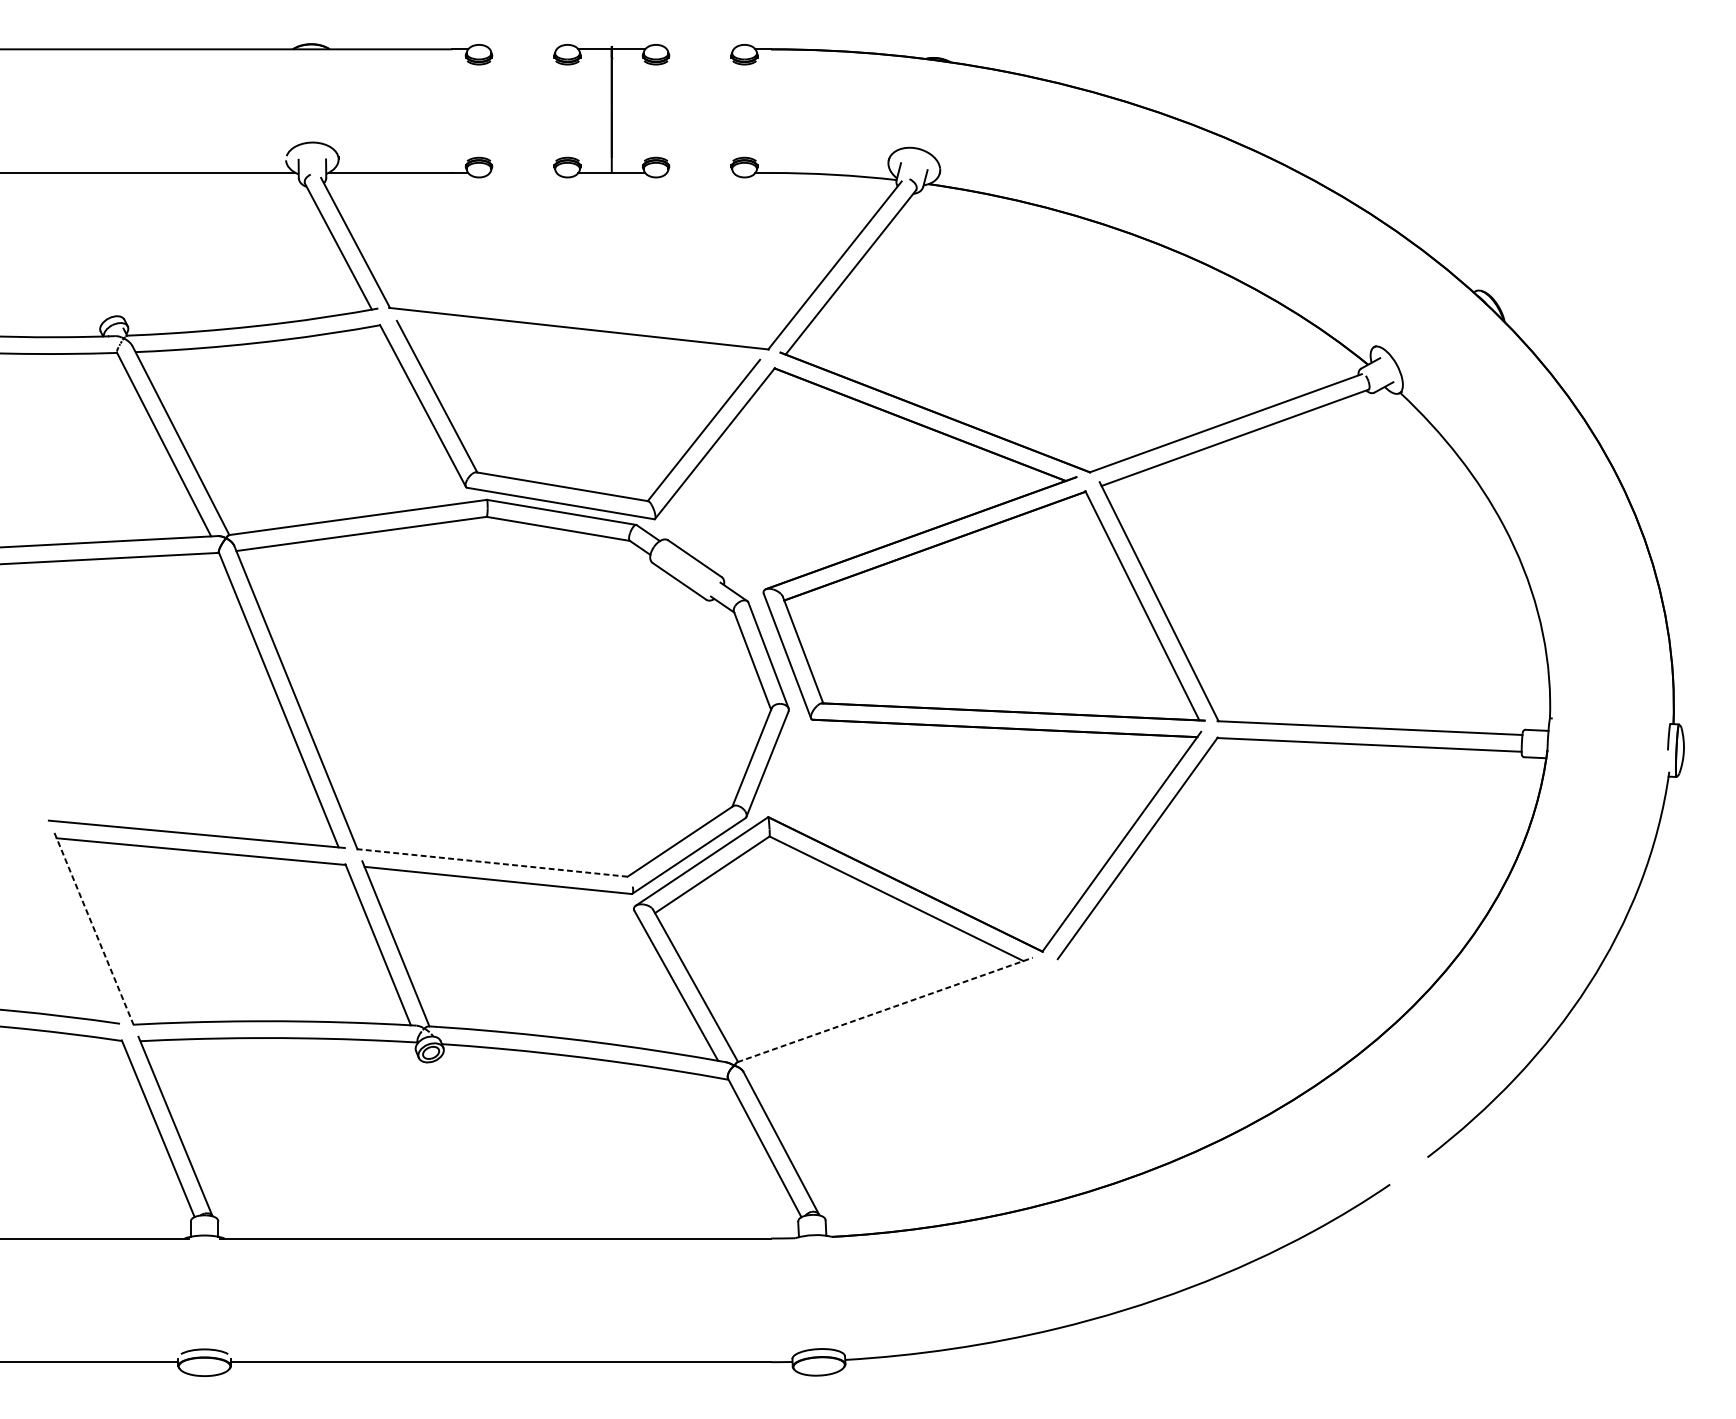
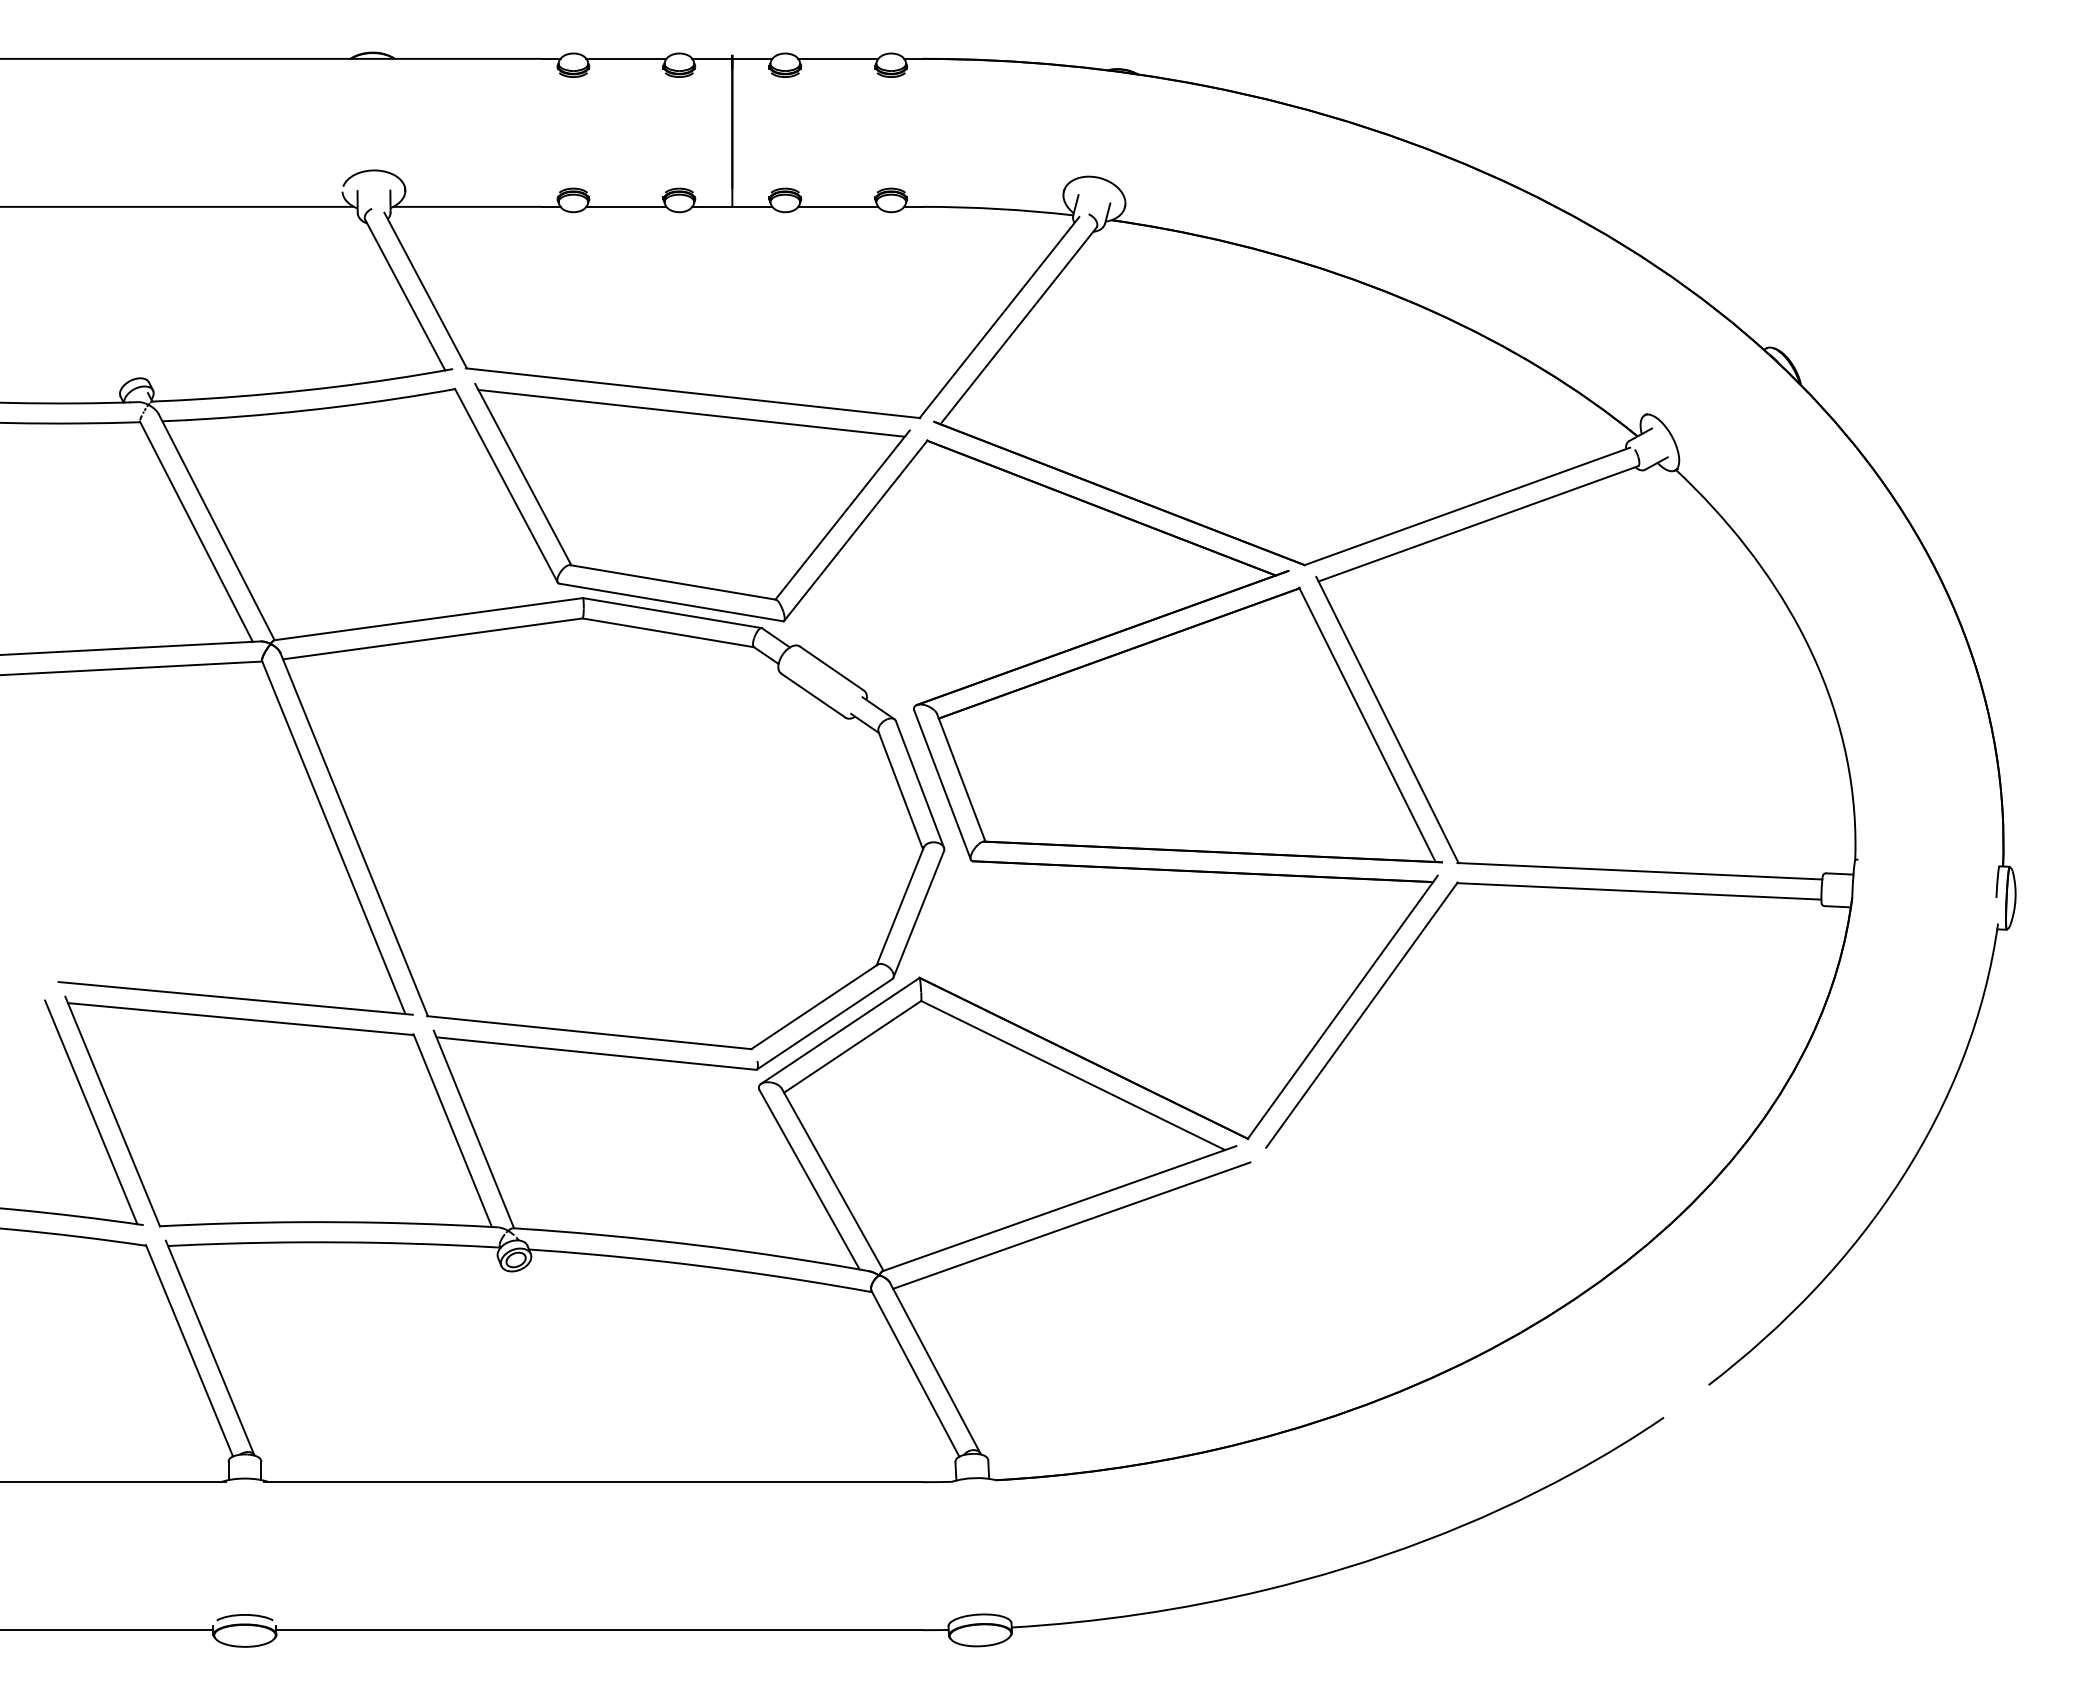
line: (523, 49) -> (626, 58), added
line: (700, 49) -> (838, 58), added
line: (523, 172) -> (626, 206), added
line: (700, 172) -> (838, 206), added
line: (577, 344) -> (691, 412), added
line: (492, 862) -> (589, 1032), dashed -> solid
line: (76, 929) -> (91, 1112), added
line: (93, 929) -> (112, 1112), dashed -> solid
line: (885, 1009) -> (1060, 1208), dashed -> solid
line: (895, 1024) -> (1071, 1225), added

